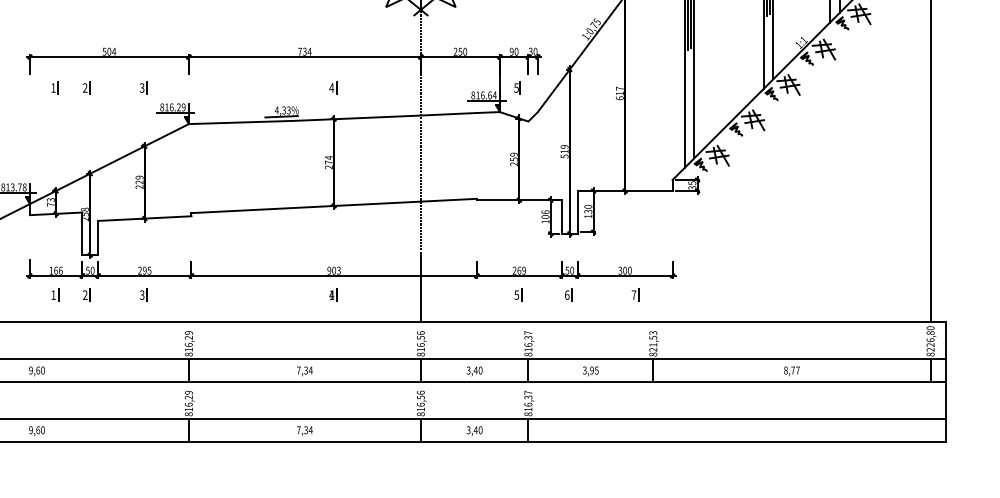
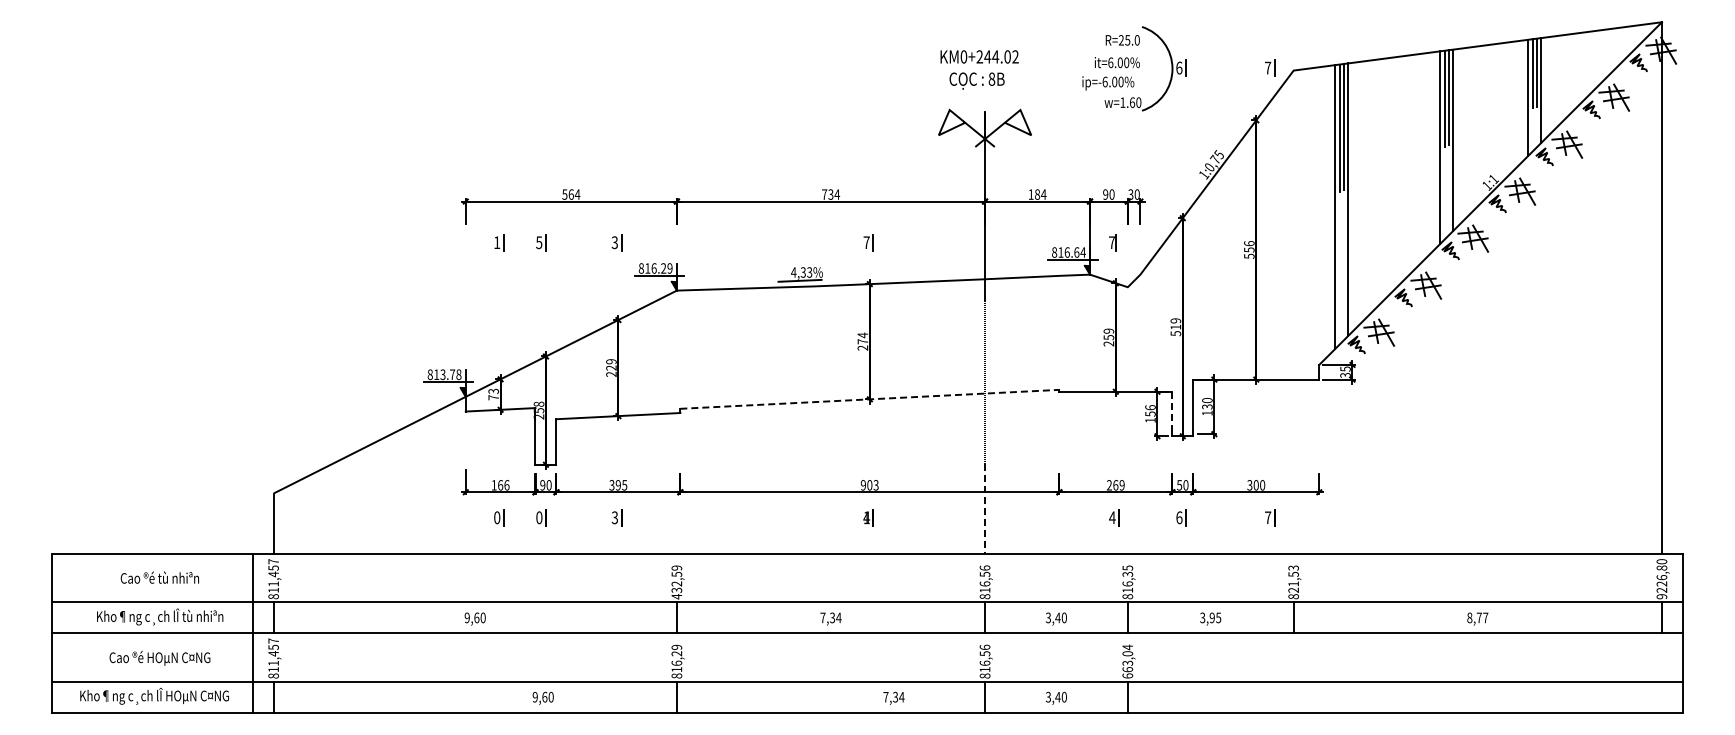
text: (109, 51) -> (571, 194), 504 -> 564
text: (460, 51) -> (1037, 194), 250 -> 184
text: (85, 87) -> (539, 242), 2 -> 5
text: (331, 87) -> (866, 242), 4 -> 7
text: (516, 87) -> (1111, 242), 5 -> 7
text: (620, 93) -> (1249, 249), 617 -> 556
line: (333, 206) -> (869, 399), solid -> dashed
line: (562, 215) -> (1172, 412), solid -> dashed
text: (545, 216) -> (1150, 413), 106 -> 156
text: (87, 270) -> (542, 485), 50 -> 90
text: (139, 270) -> (611, 485), 295 -> 395
line: (421, 288) -> (985, 509), solid -> dashed
text: (53, 294) -> (497, 517), 1 -> 0
text: (85, 294) -> (539, 517), 2 -> 0
text: (516, 294) -> (1112, 517), 5 -> 4
text: (528, 332) -> (1127, 567), 816,37 -> 816,35
text: (188, 346) -> (676, 585), 816,29 -> 432,59
text: (930, 354) -> (1661, 596), 8226,80 -> 9226,80
text: (528, 403) -> (1127, 661), 816,37 -> 663,04
text: (36, 430) -> (542, 697), moved
text: (304, 430) -> (893, 697), moved

